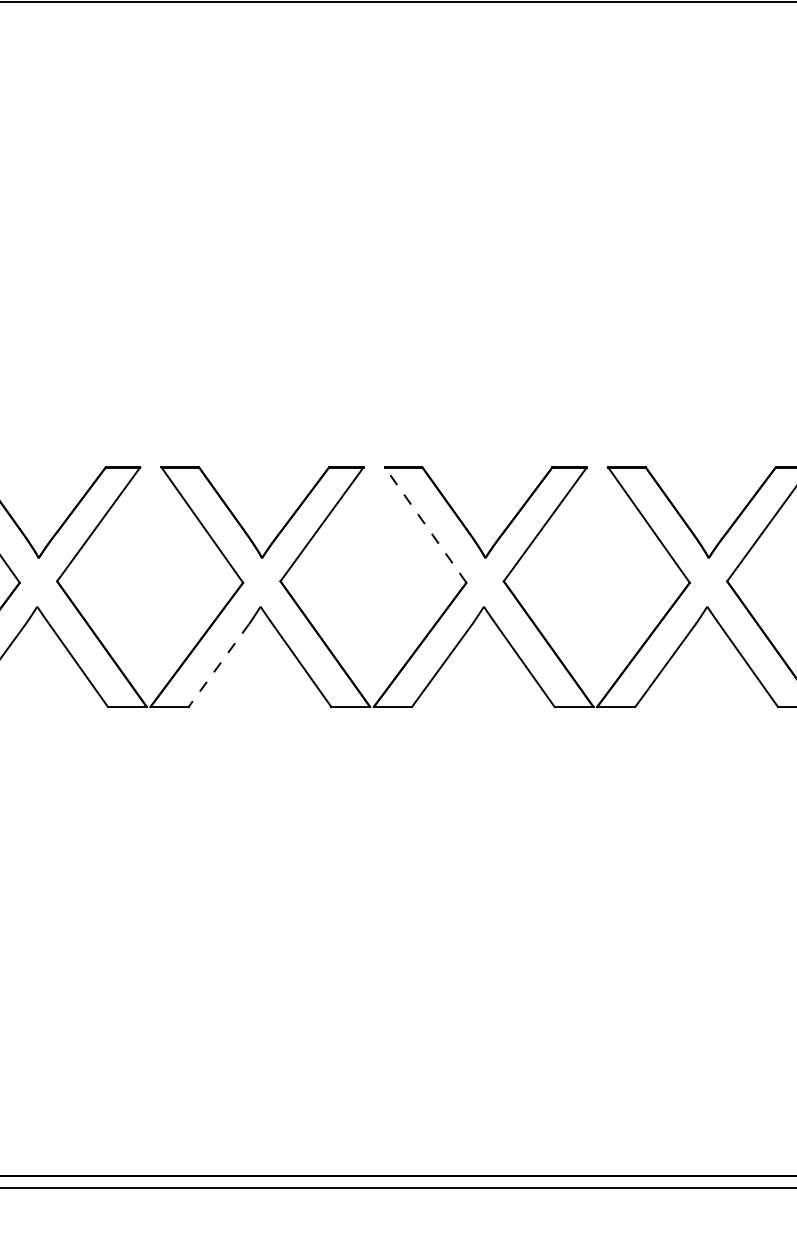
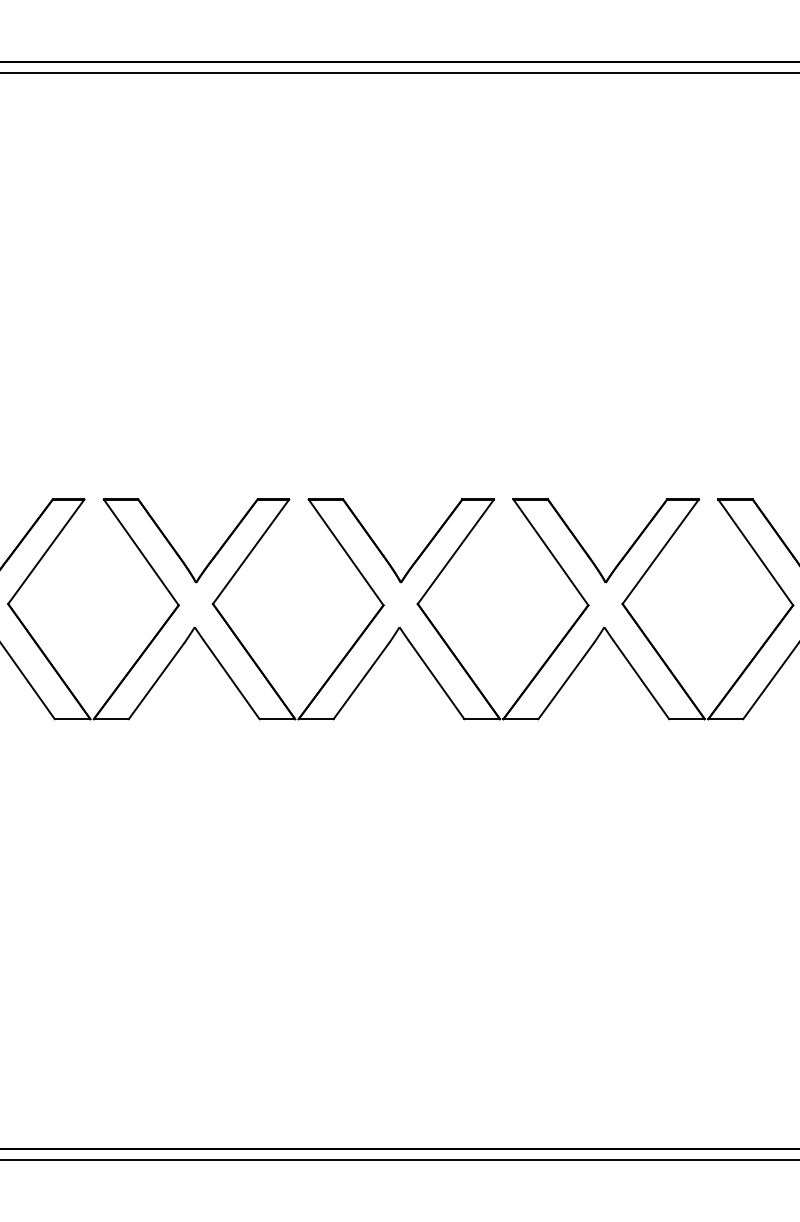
line: (426, 525) -> (346, 552), dashed -> solid
line: (218, 665) -> (156, 681), dashed -> solid

